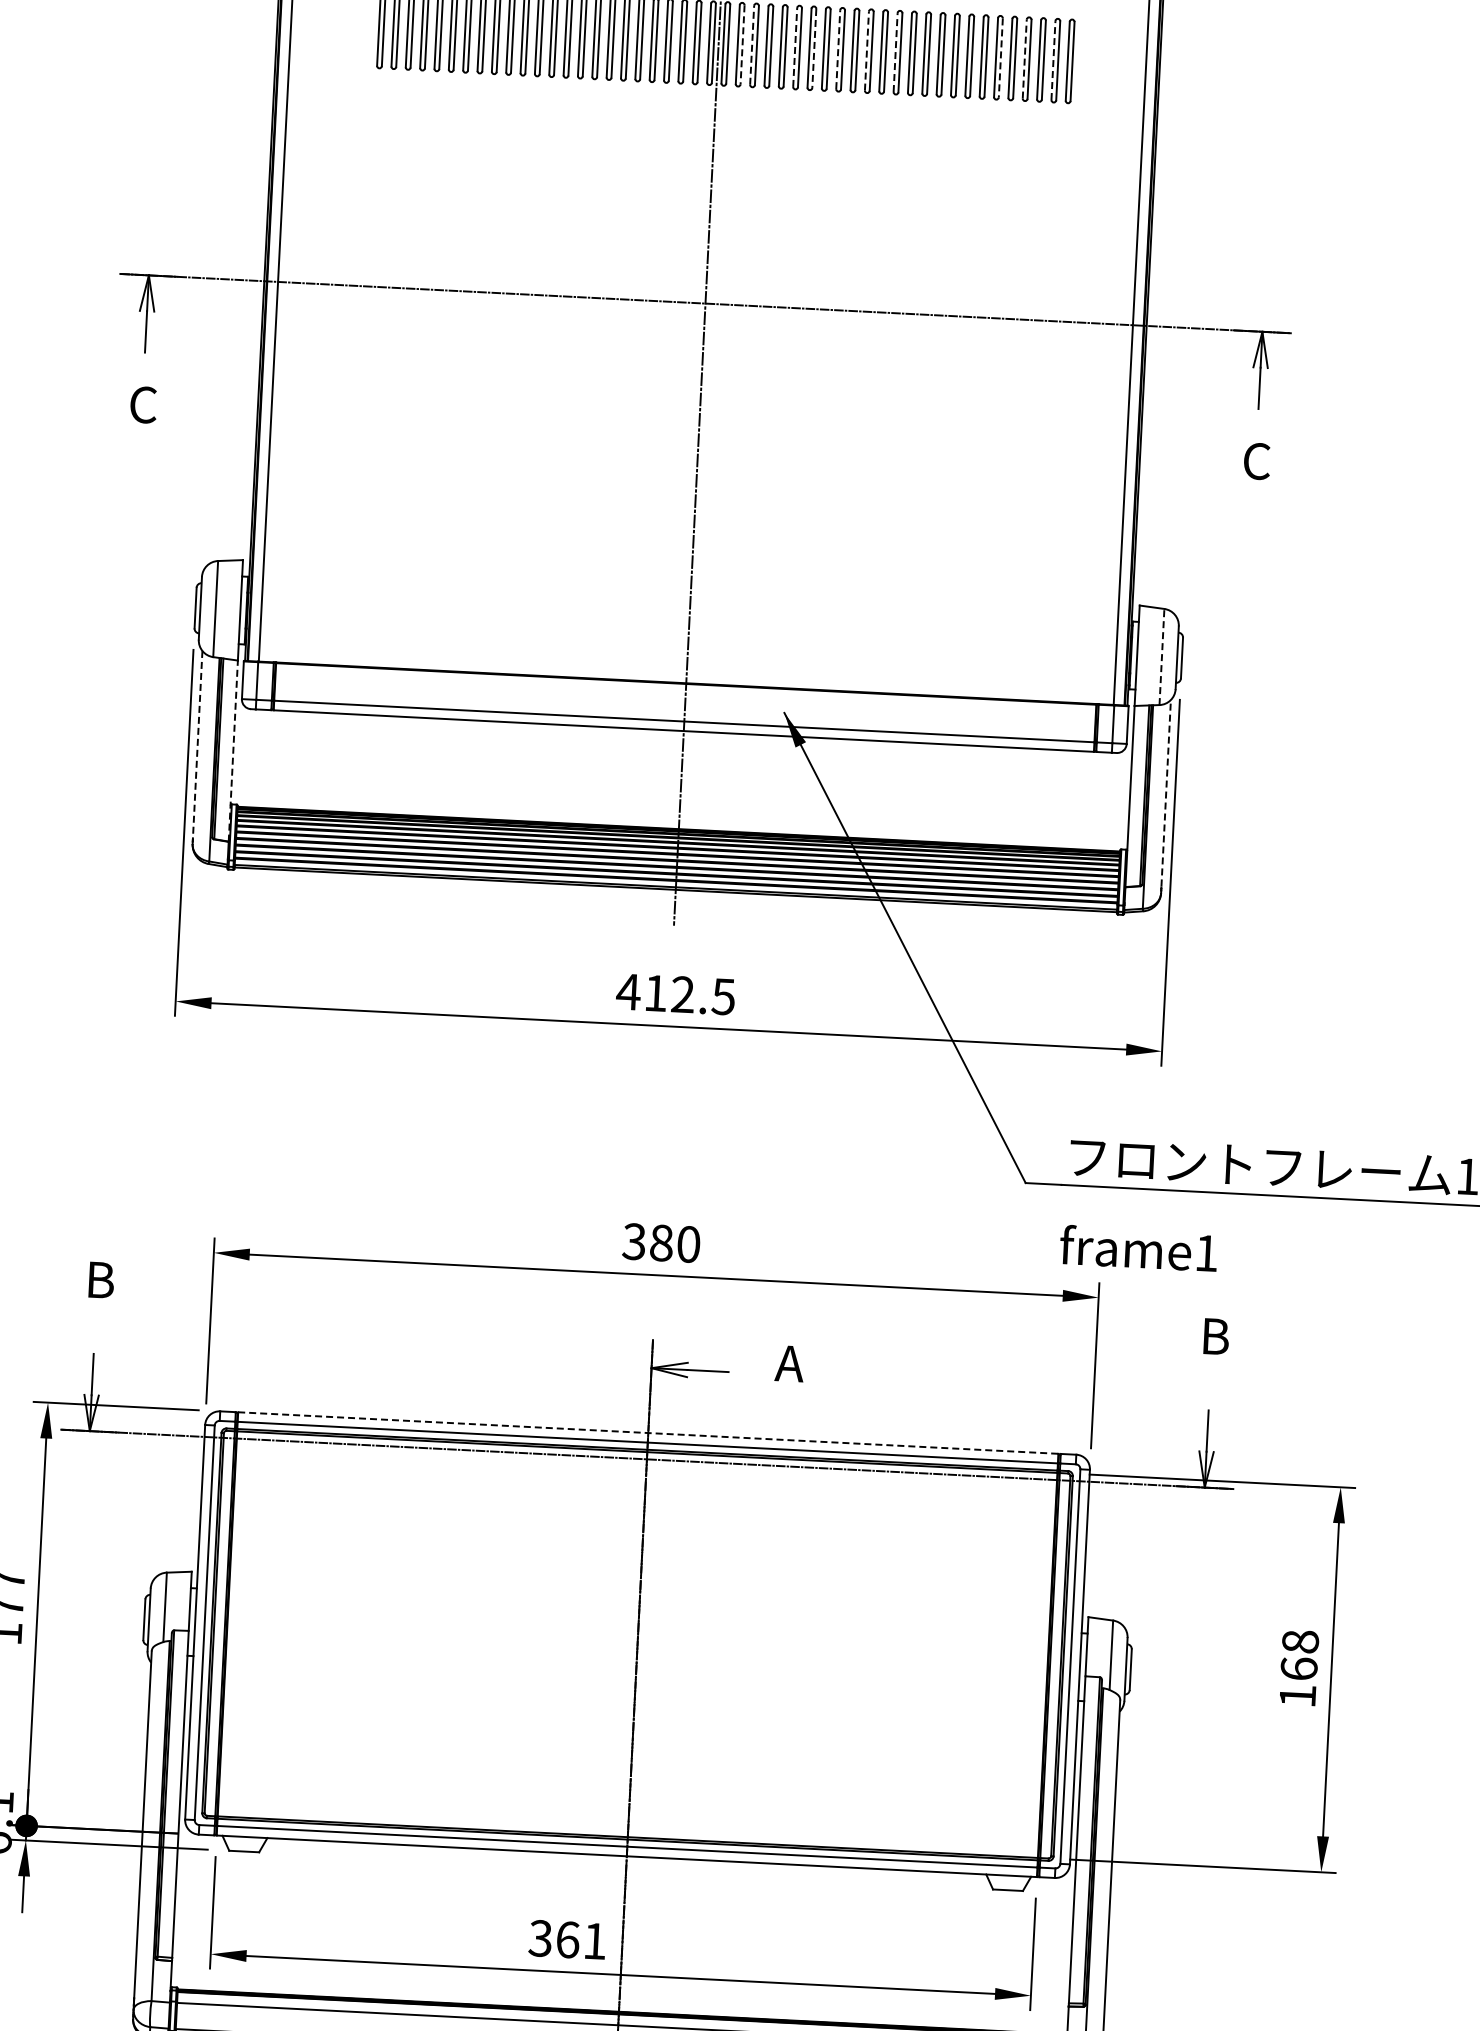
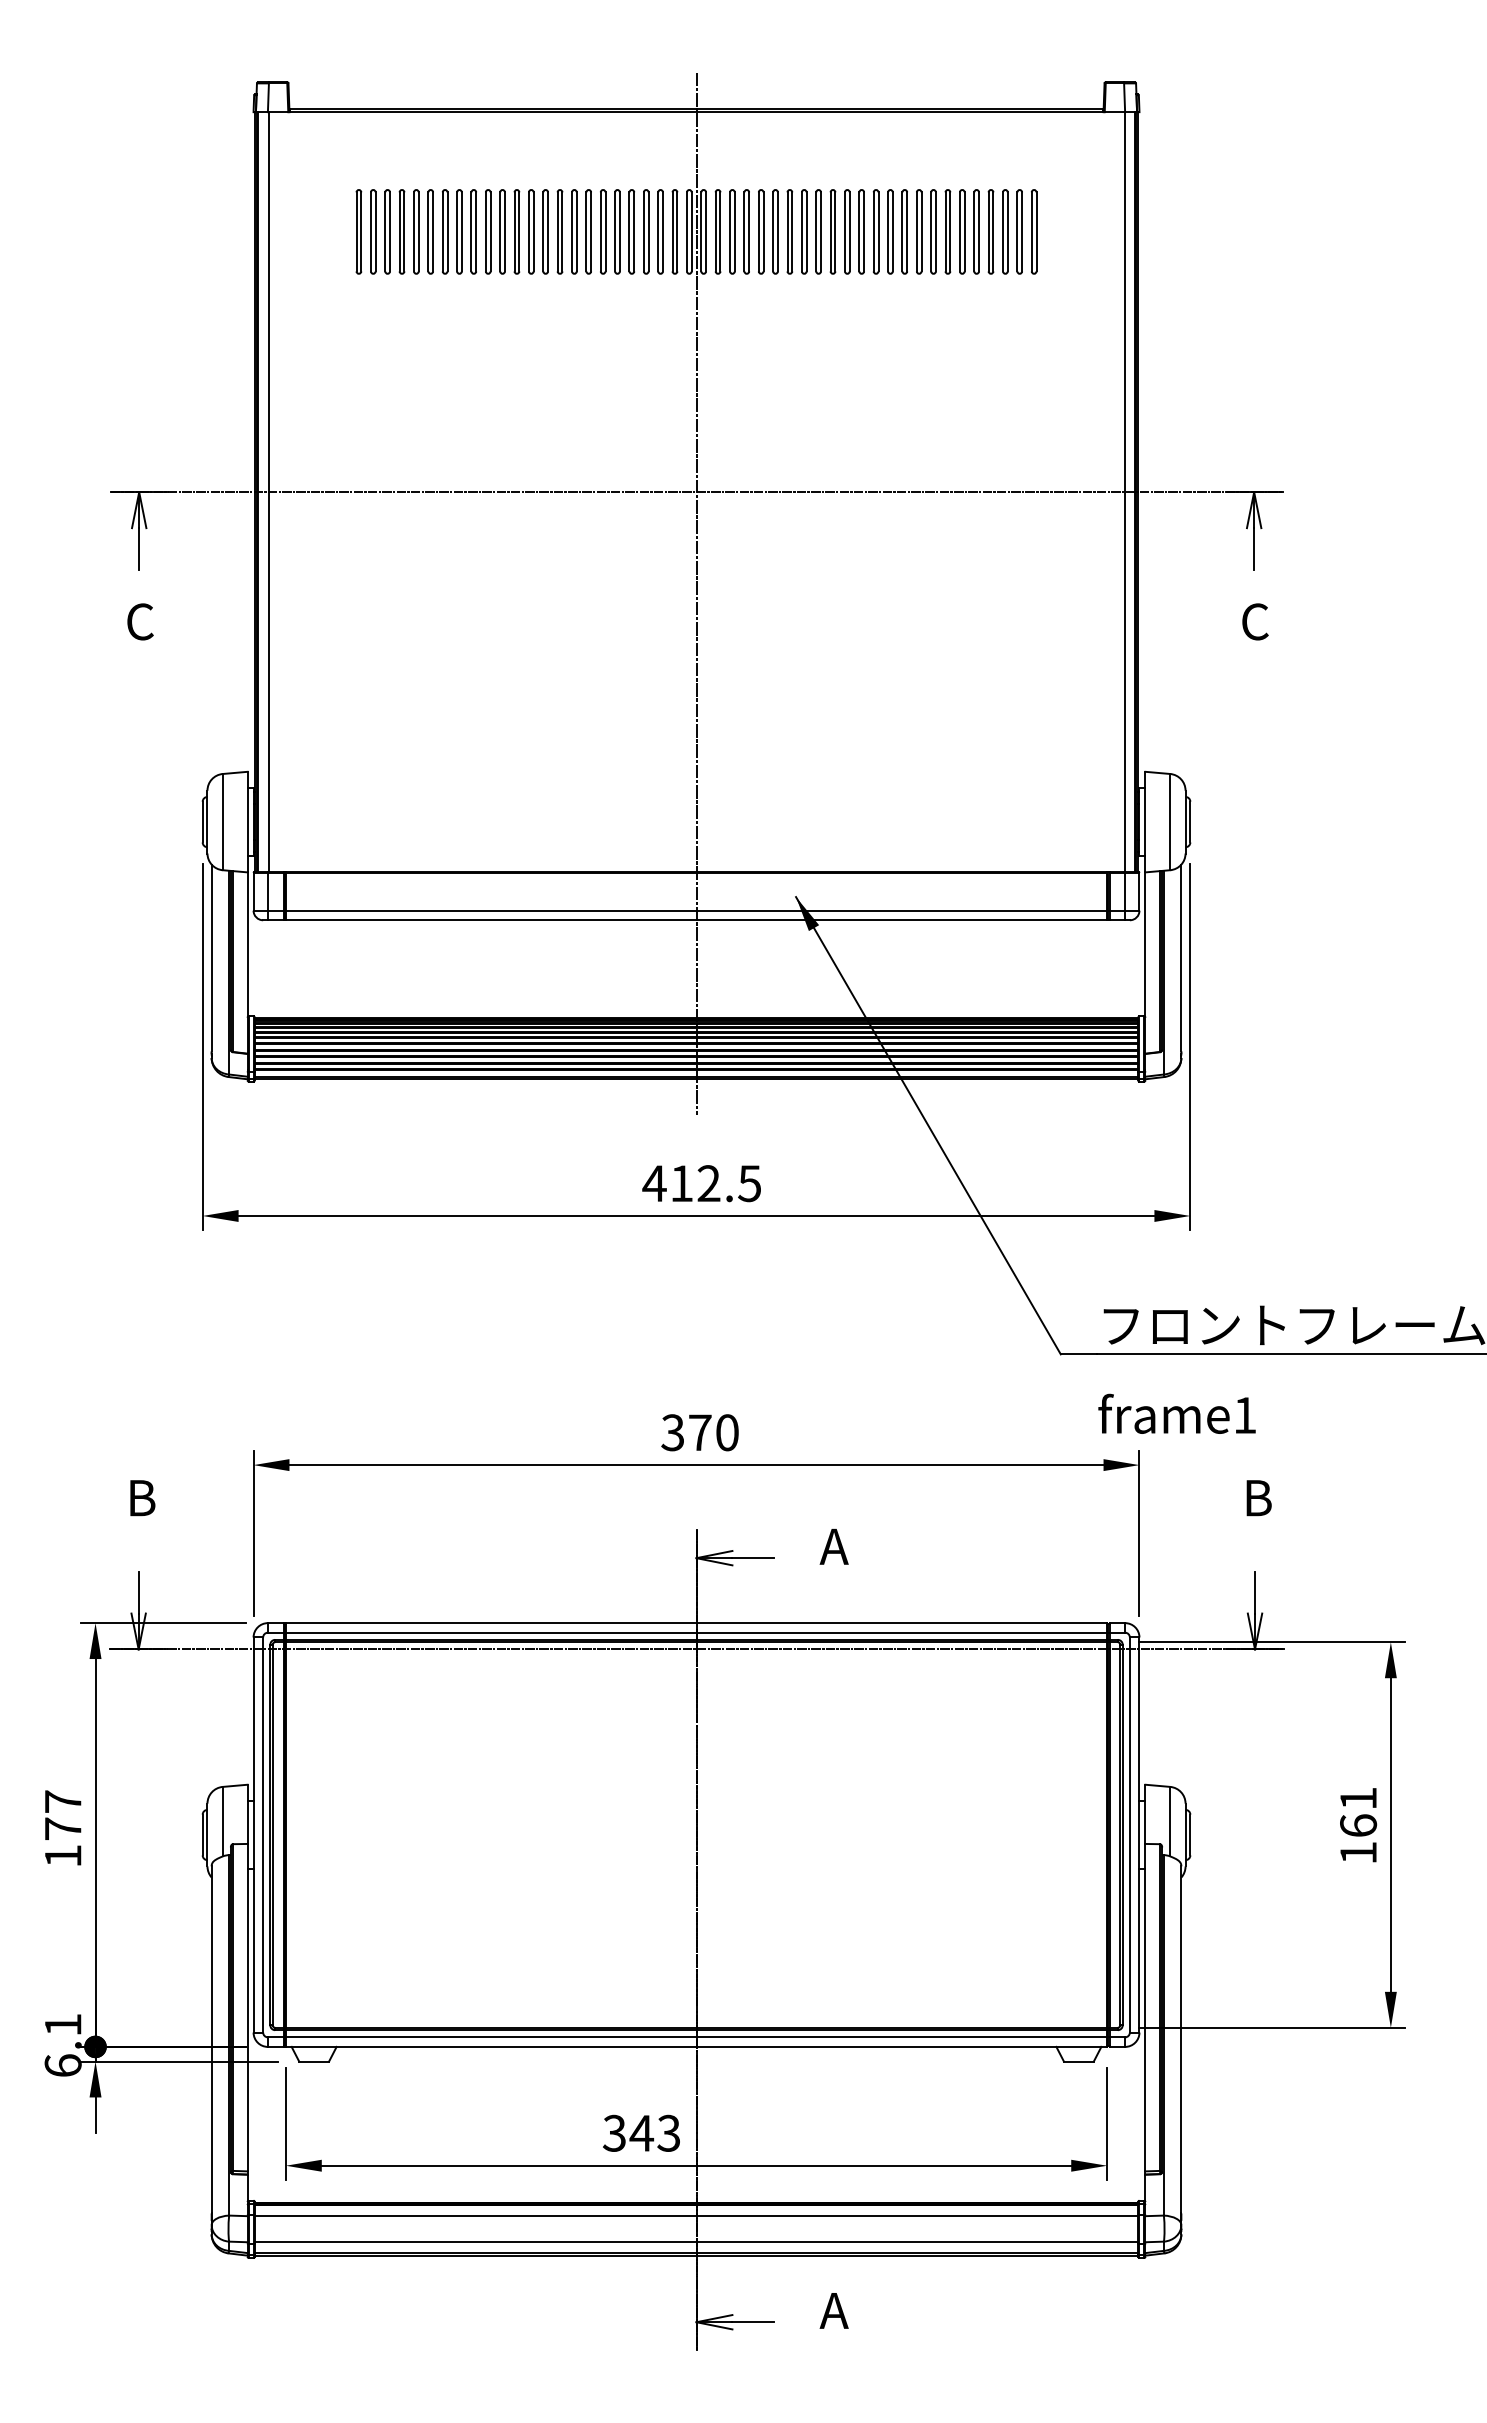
line: (742, 44) -> (720, 231), dashed -> solid
line: (752, 44) -> (730, 231), dashed -> solid
line: (795, 47) -> (773, 231), dashed -> solid
line: (814, 48) -> (792, 231), dashed -> solid
line: (838, 49) -> (816, 231), dashed -> solid
line: (866, 50) -> (844, 231), dashed -> solid
line: (895, 52) -> (873, 231), dashed -> solid
line: (1001, 57) -> (979, 231), dashed -> solid
line: (1024, 58) -> (1002, 231), dashed -> solid
line: (1053, 60) -> (1031, 231), dashed -> solid
part: (1070, 61) -> (1048, 231), removed
line: (1162, 656) -> (1170, 821), dashed -> solid
line: (197, 744) -> (211, 958), dashed -> solid
line: (233, 751) -> (247, 963), dashed -> solid
line: (1166, 792) -> (1181, 957), dashed -> solid
text: (661, 1242) -> (700, 1432), 380 -> 370
line: (648, 1433) -> (696, 1623), dashed -> solid
text: (1300, 1641) -> (1358, 1798), 168 -> 161
text: (580, 1939) -> (654, 2132), 361 -> 343

